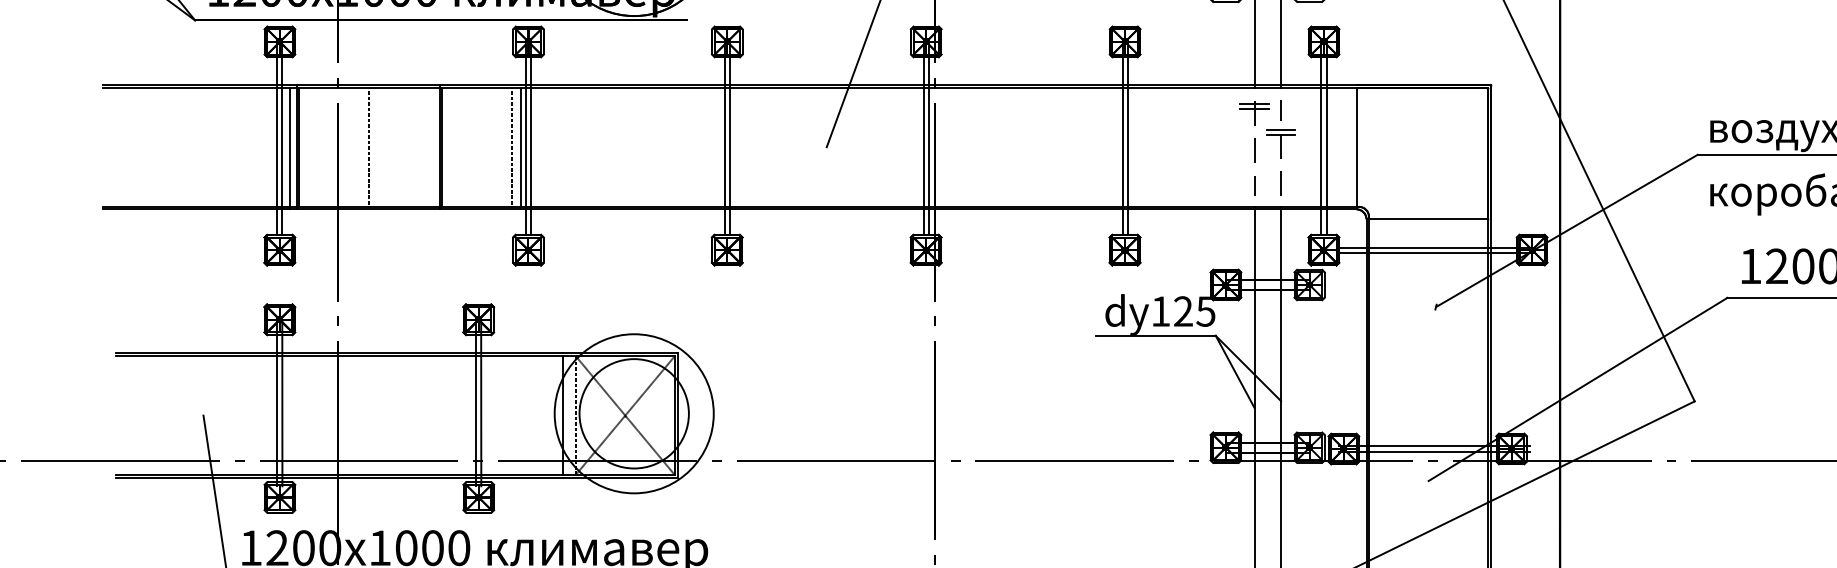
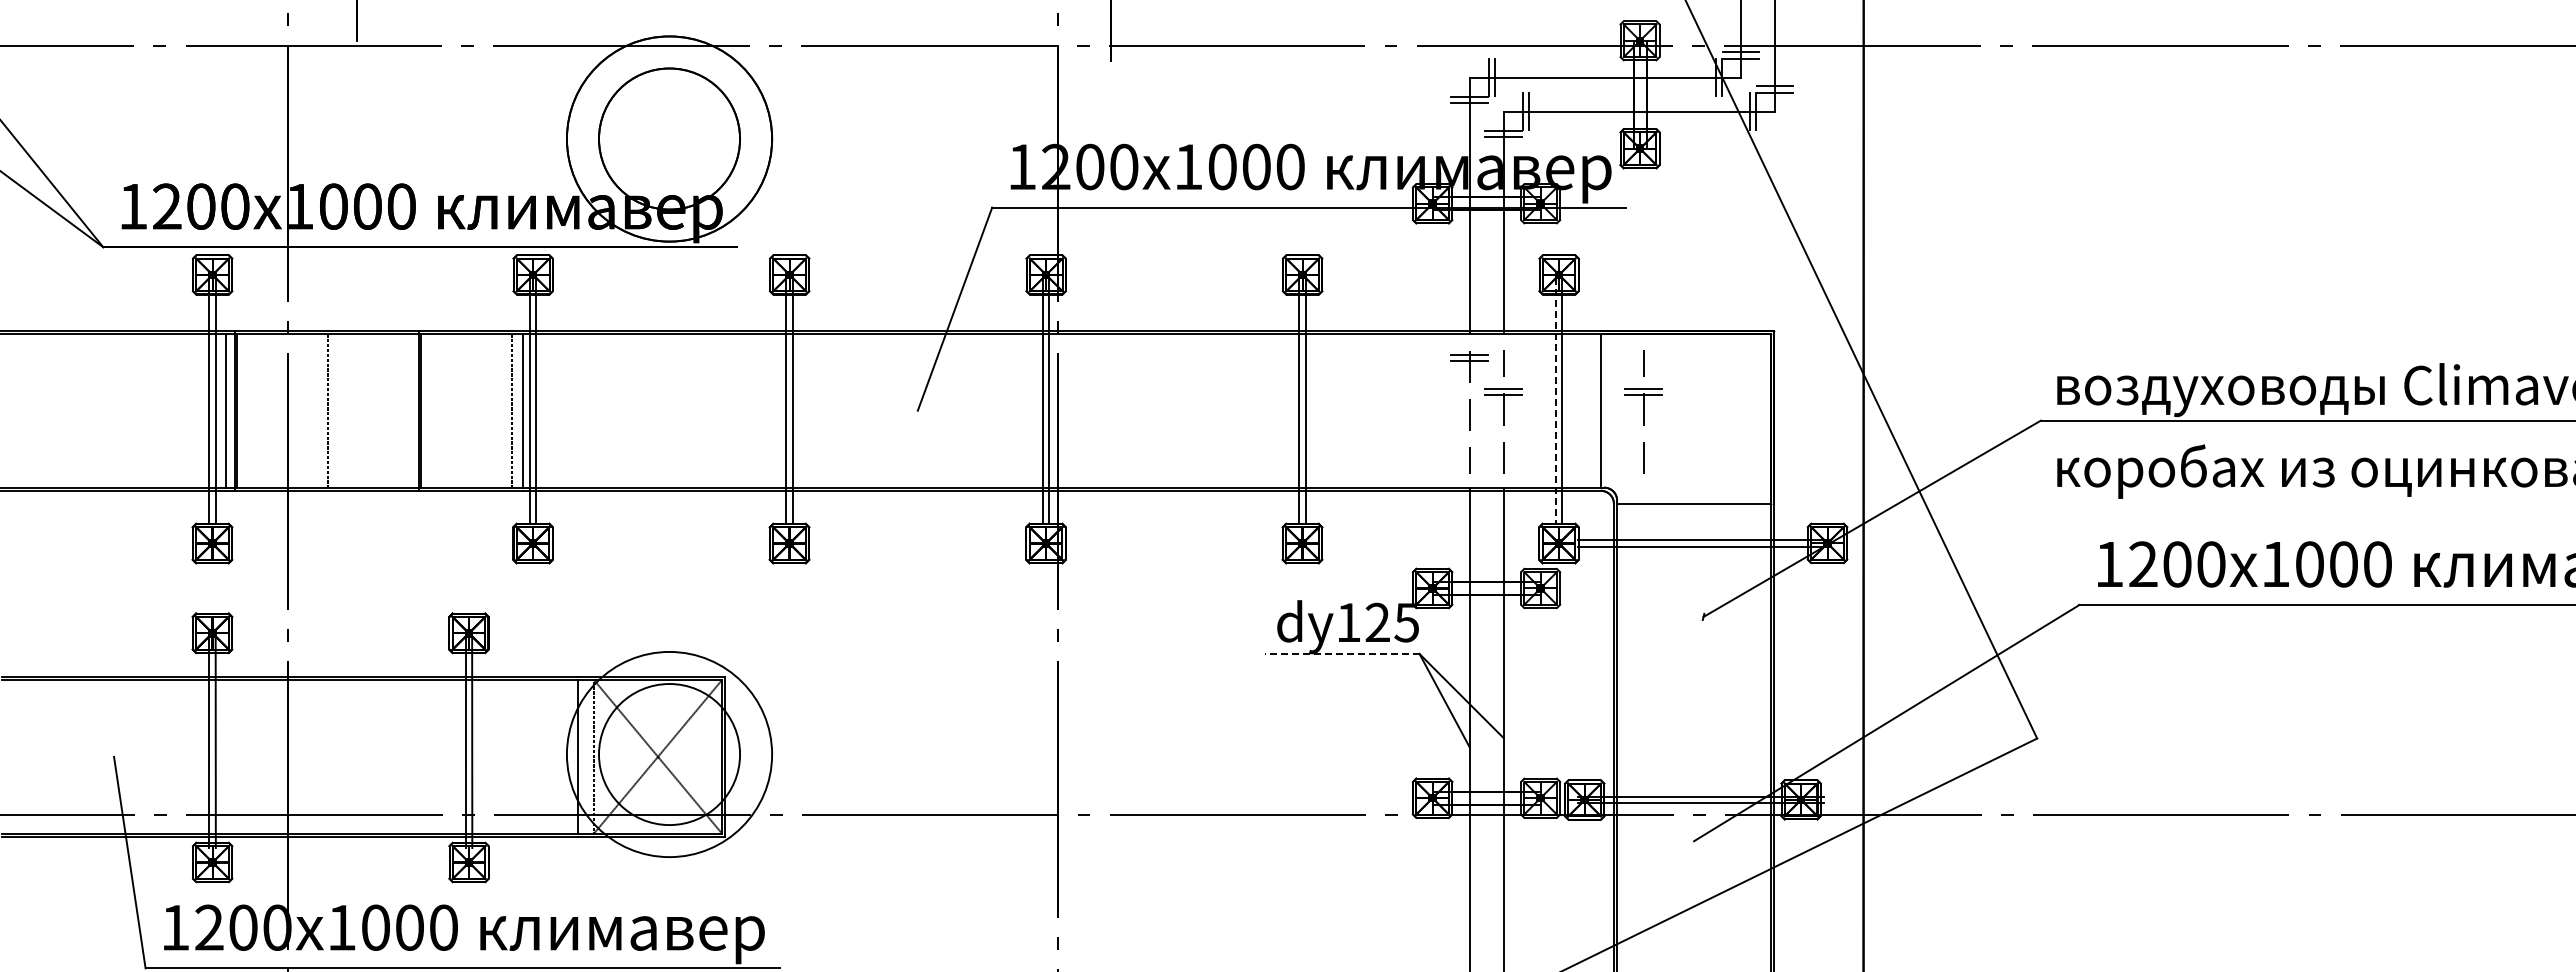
line: (1321, 140) -> (1555, 401), solid -> dashed
part: (1389, 147) -> (1643, 411), added
line: (1155, 335) -> (1341, 653), solid -> dashed

